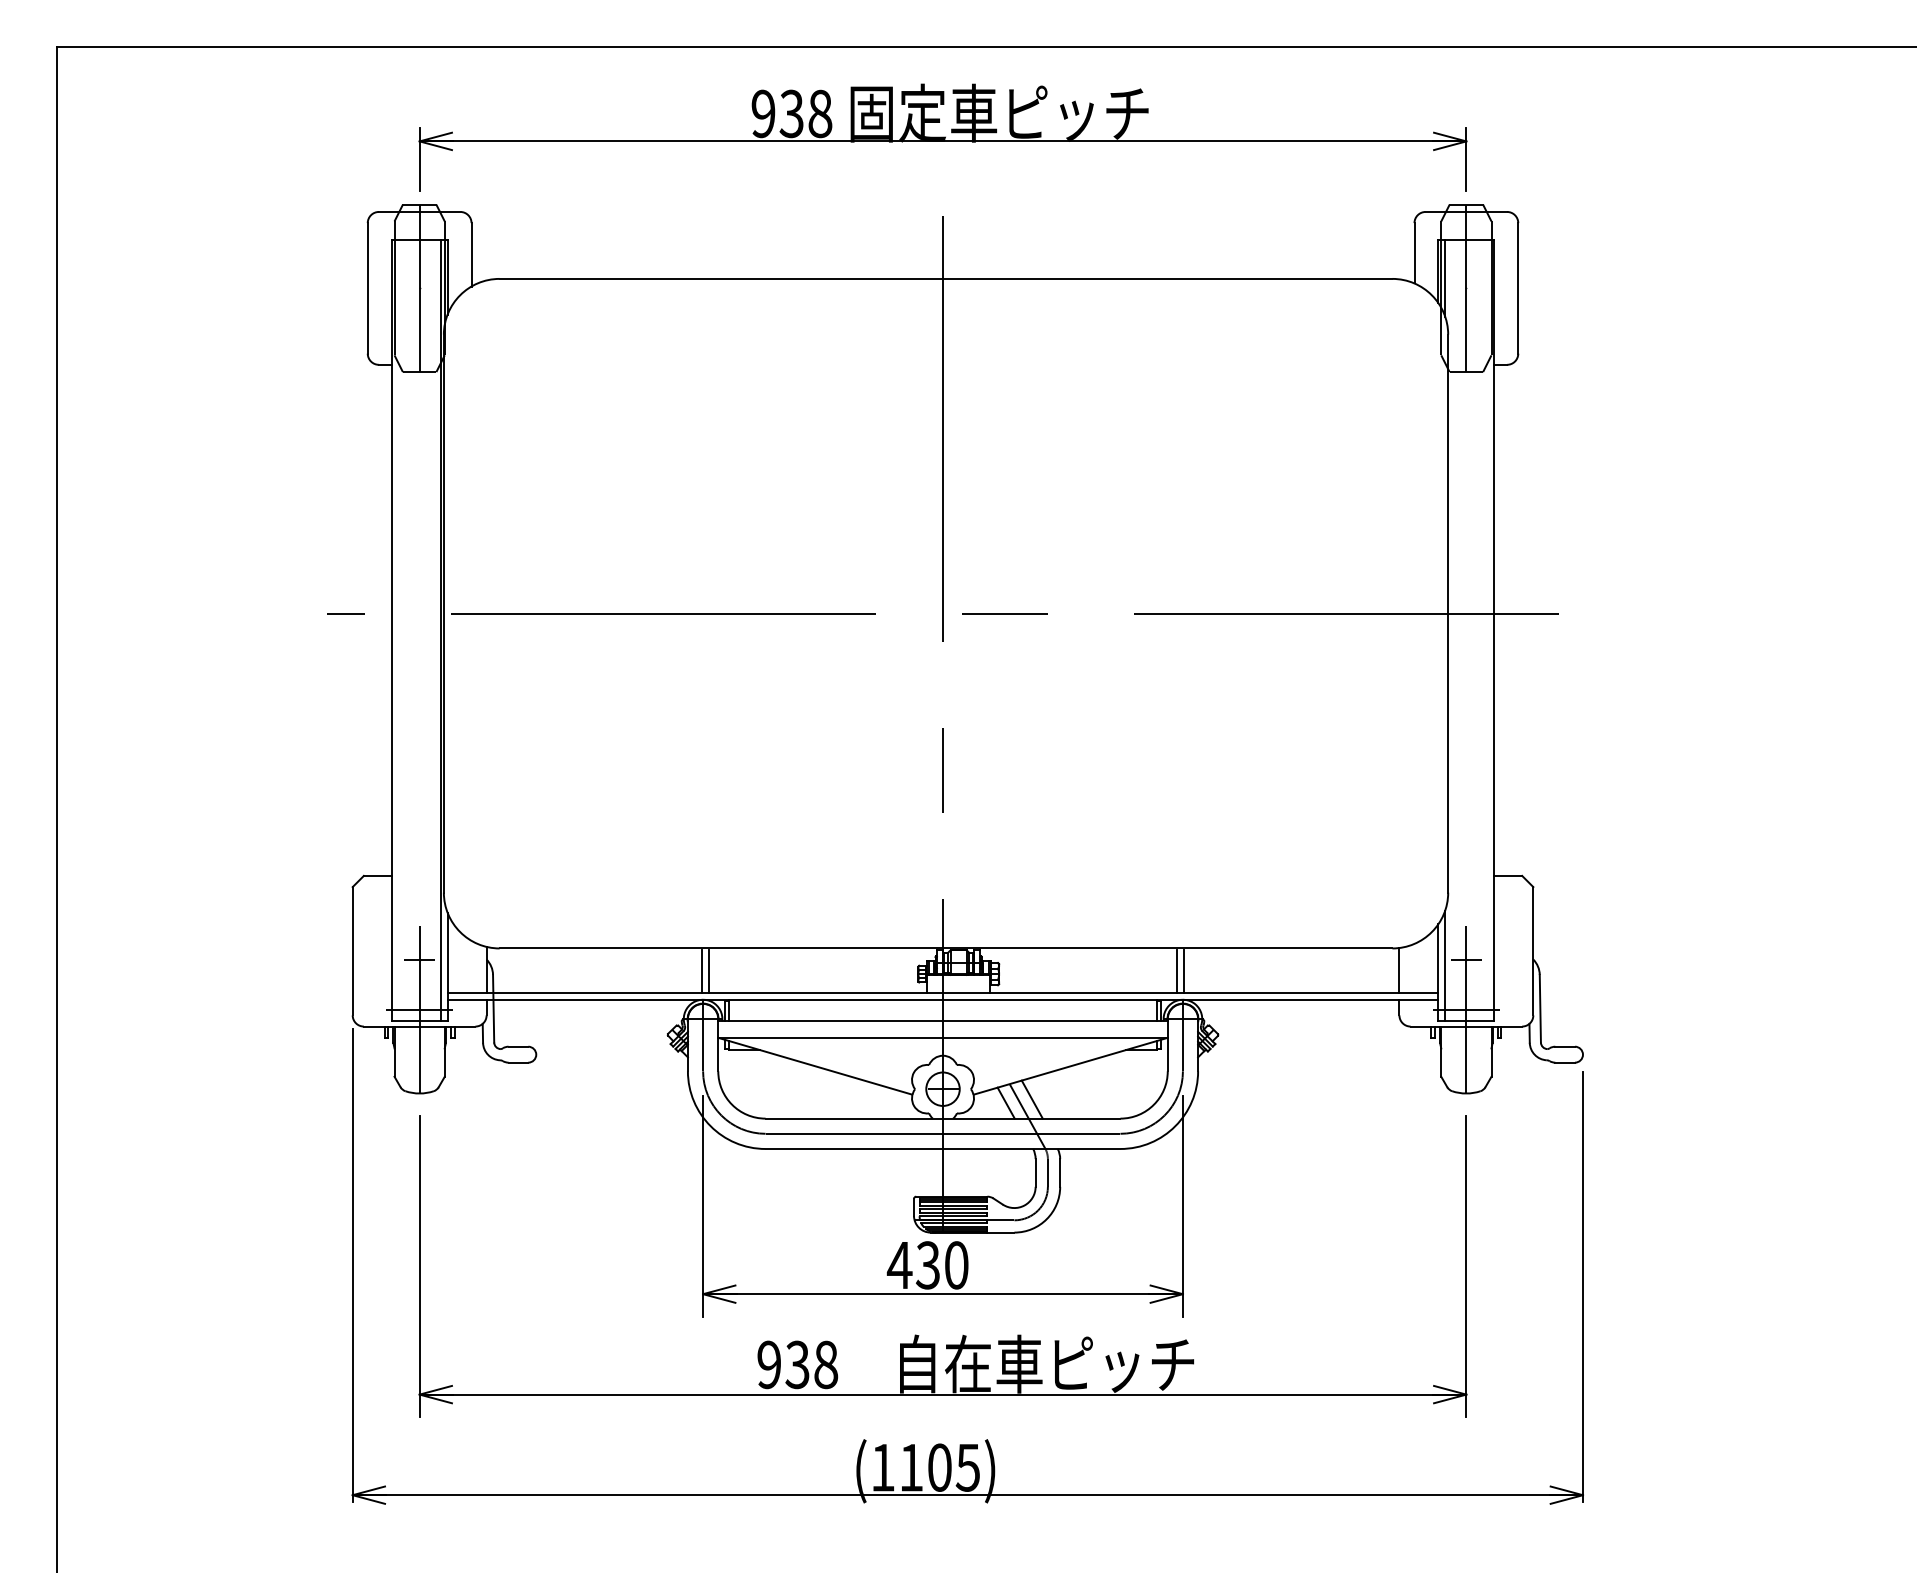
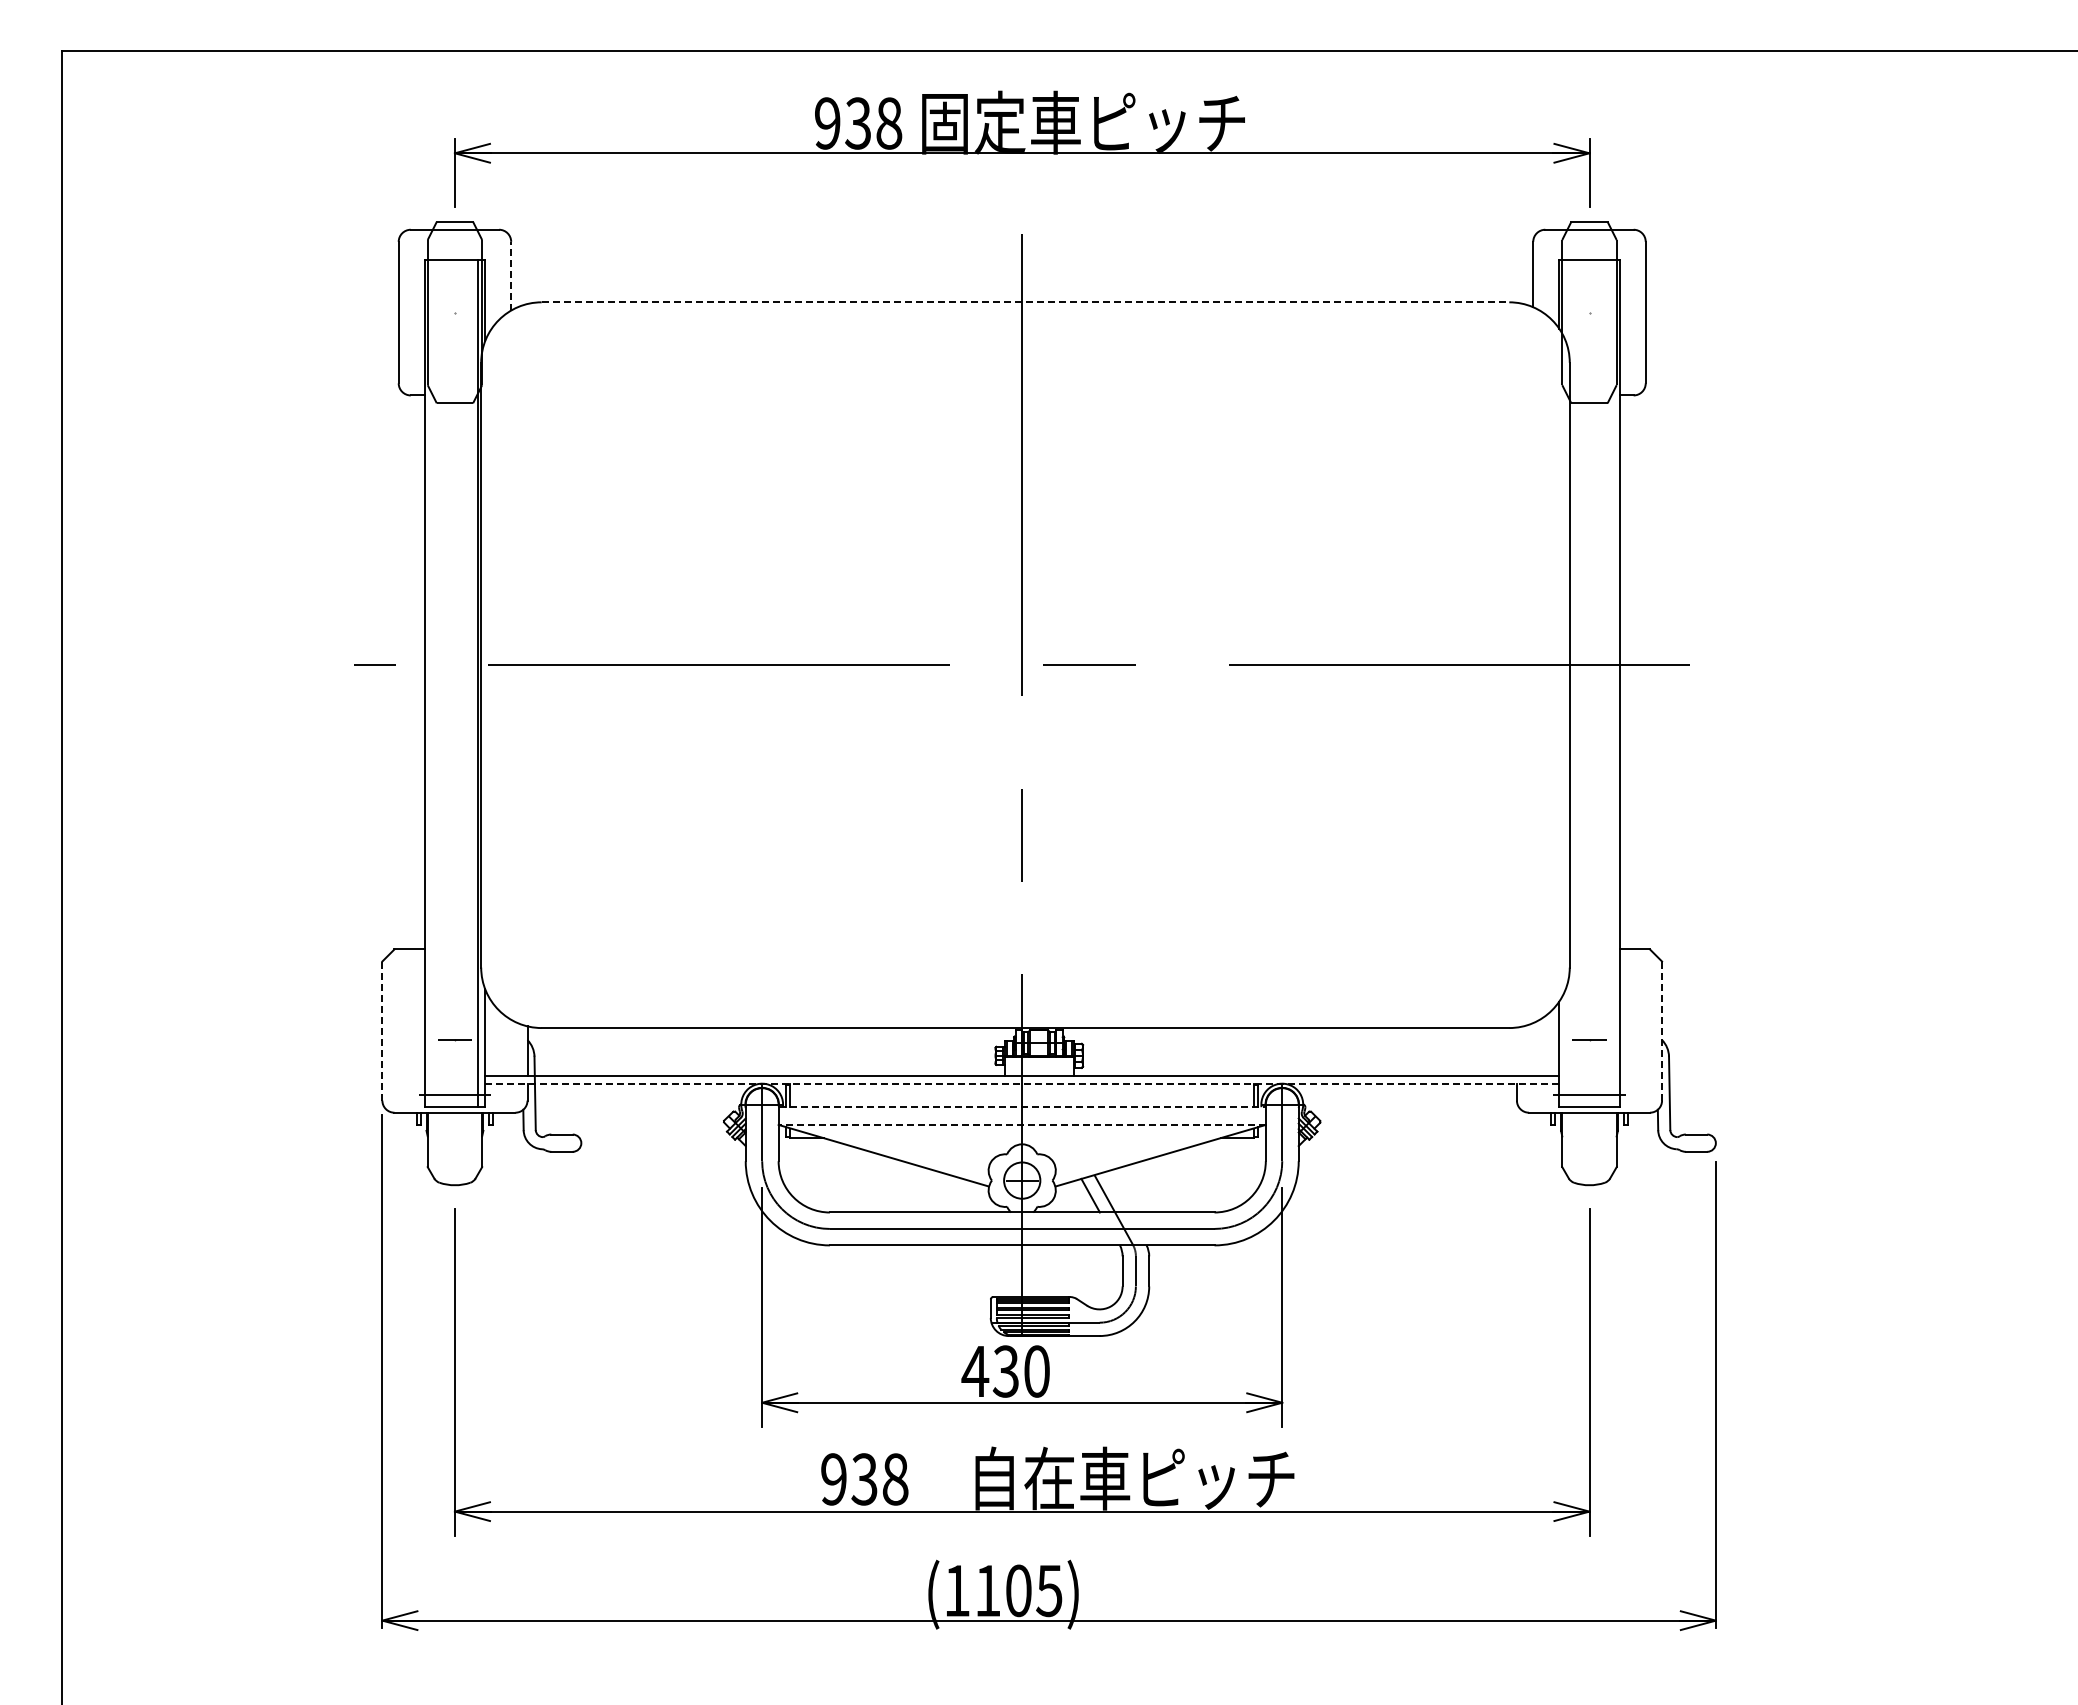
line: (471, 254) -> (511, 275), solid -> dashed
line: (1445, 278) -> (1566, 301), removed
line: (946, 279) -> (1025, 302), solid -> dashed
line: (419, 288) -> (454, 312), removed
line: (1466, 288) -> (1589, 312), removed
line: (352, 951) -> (382, 1031), solid -> dashed
line: (1533, 951) -> (1662, 1031), solid -> dashed
line: (1445, 965) -> (1566, 1046), removed
line: (1399, 970) -> (1516, 1051), removed
line: (701, 971) -> (760, 1052), removed
line: (708, 971) -> (768, 1052), removed
line: (1177, 971) -> (1276, 1052), removed
line: (1184, 971) -> (1283, 1052), removed
line: (943, 999) -> (1022, 1083), solid -> dashed
line: (419, 1009) -> (454, 1094), removed
line: (1466, 1009) -> (1589, 1094), removed
line: (943, 1020) -> (1022, 1106), solid -> dashed
line: (943, 1037) -> (1022, 1124), solid -> dashed
line: (1031, 1099) -> (1118, 1191), removed

